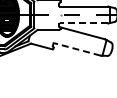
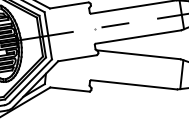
line: (83, 23) -> (137, 37), dashed -> solid
line: (77, 49) -> (134, 84), dashed -> solid

